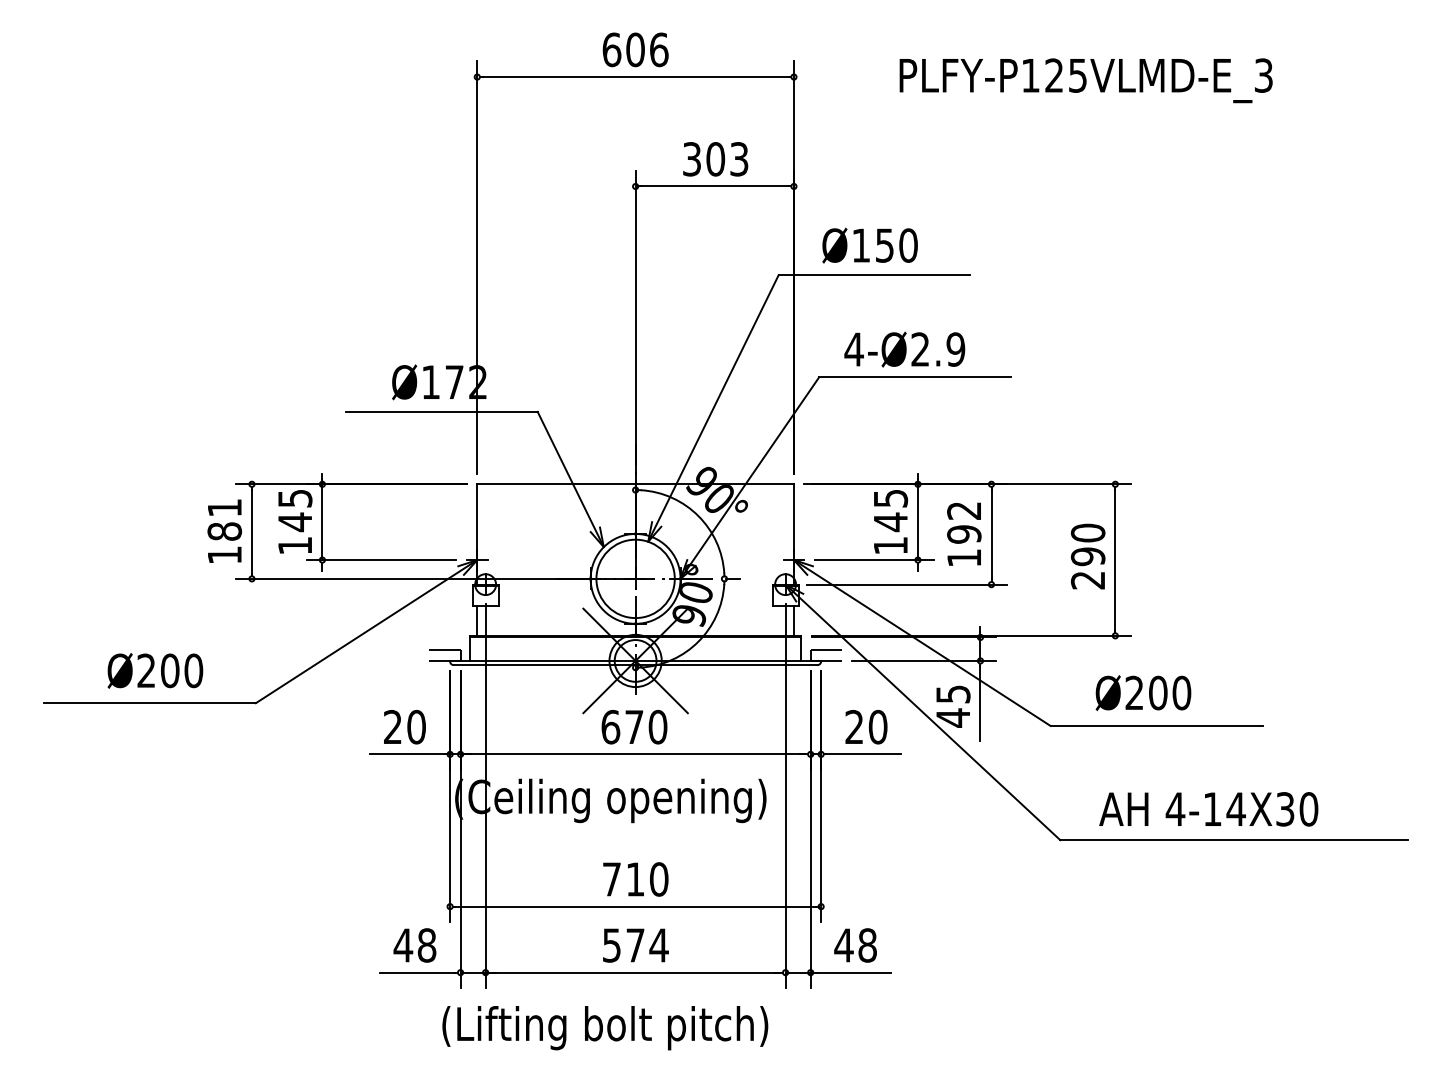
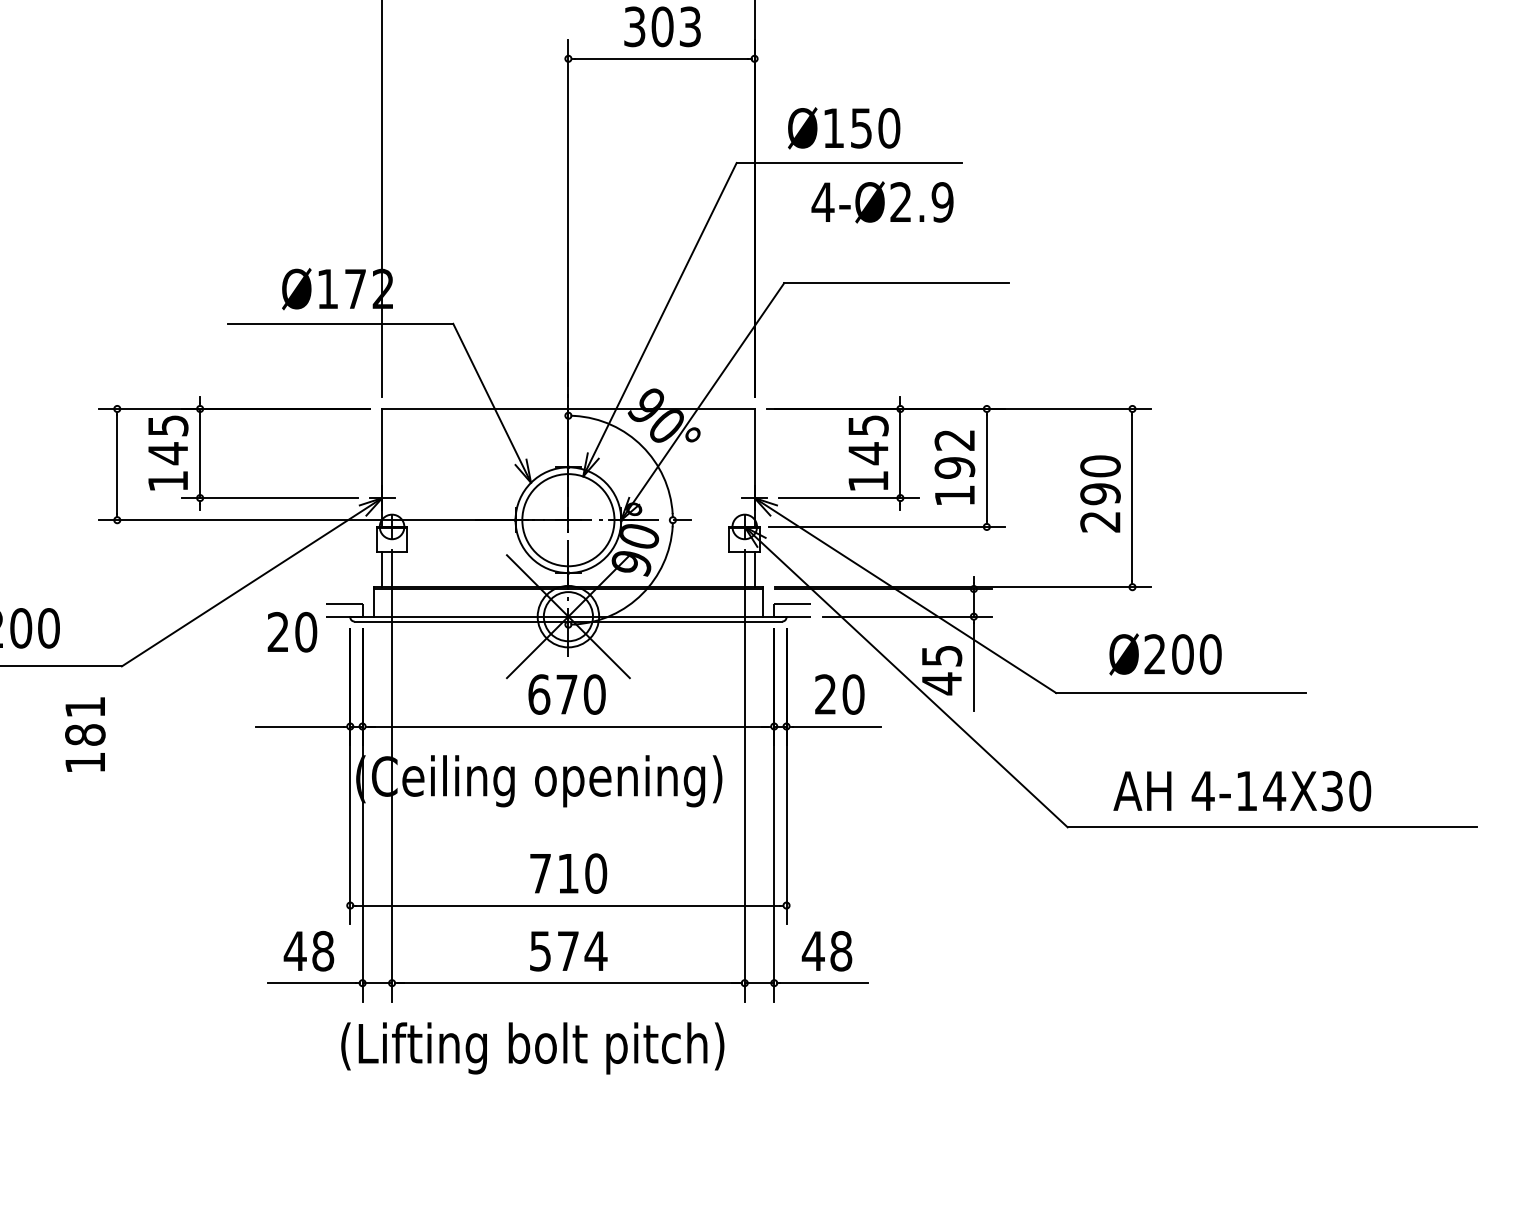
text: (904, 349) -> (882, 202), moved
text: (224, 530) -> (85, 733), moved
text: (404, 727) -> (291, 632), moved

